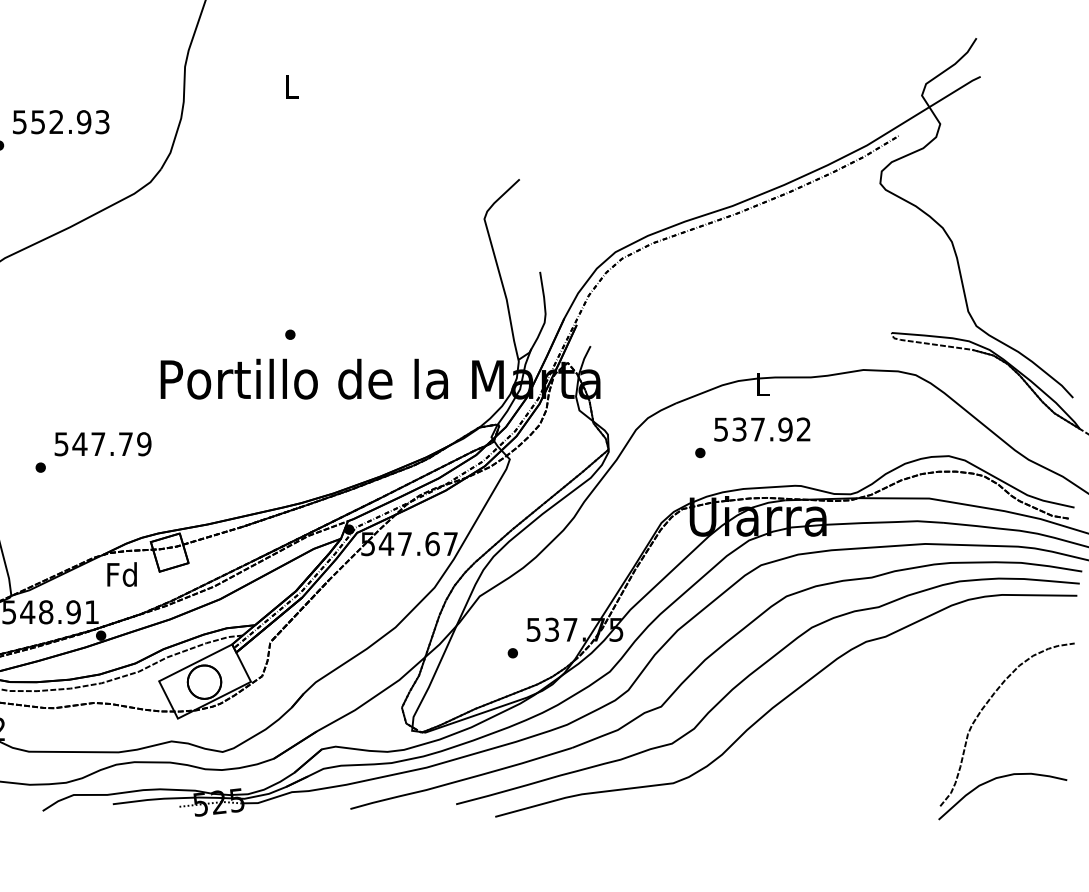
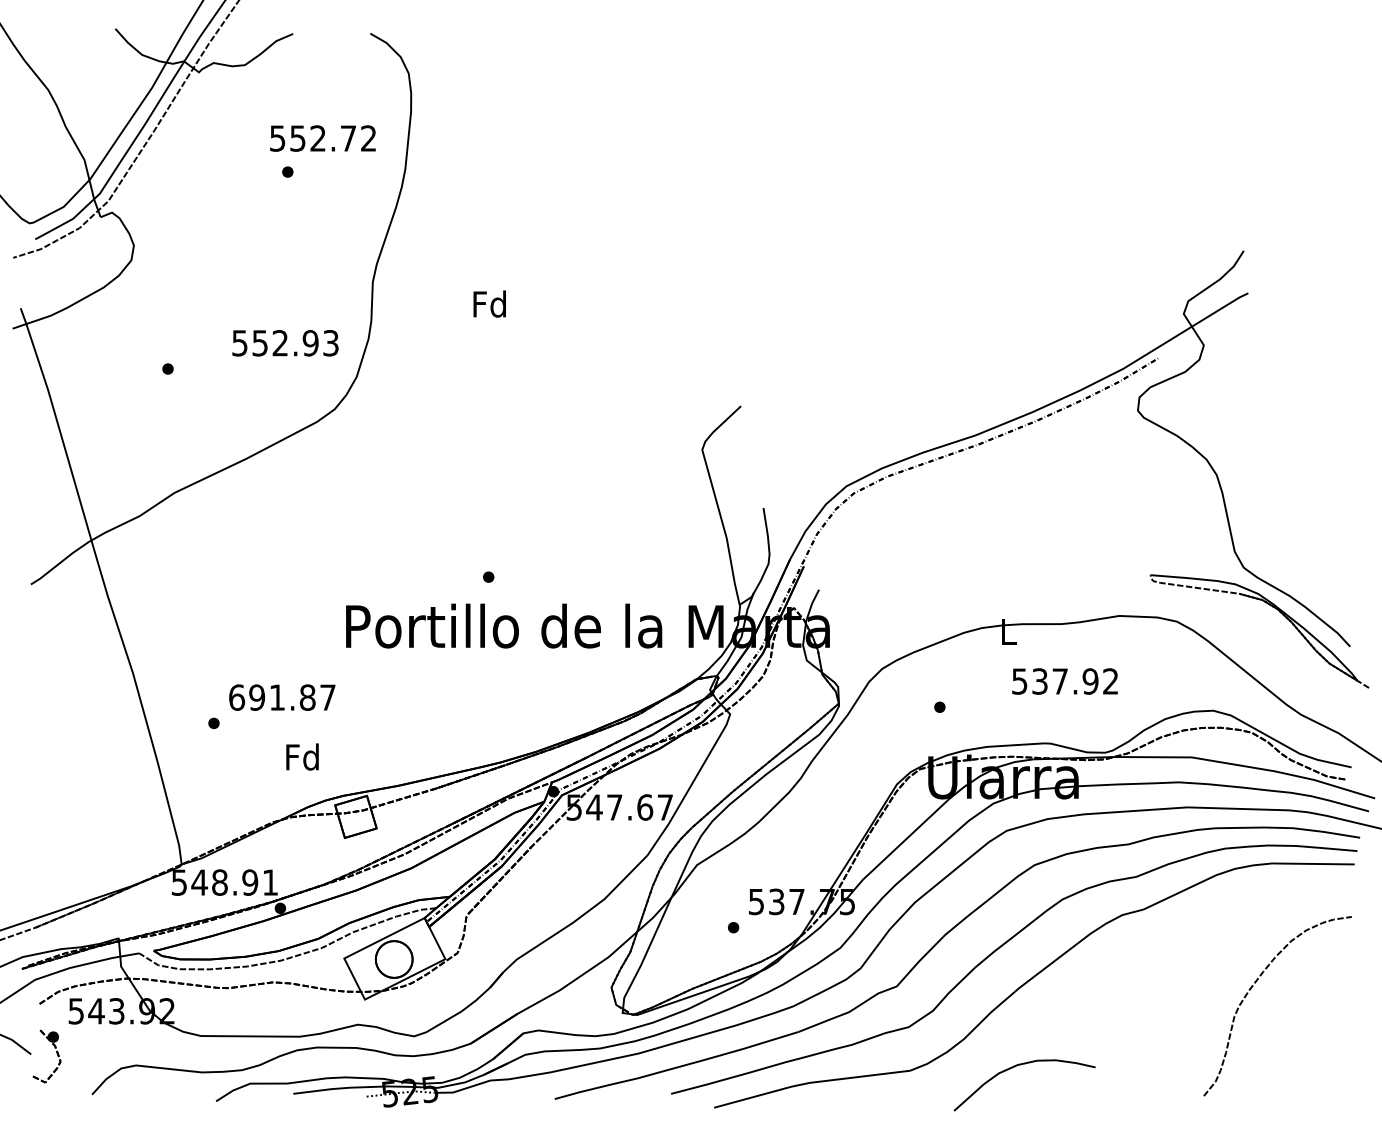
text: (291, 86) -> (489, 303), L -> Fd
text: (61, 122) -> (285, 343), moved
text: (761, 429) -> (1064, 681), moved
text: (103, 444) -> (282, 697), 547.79 -> 691.87
text: (122, 574) -> (302, 756), moved
curve: (999, 778) -> (1021, 1065), moved

